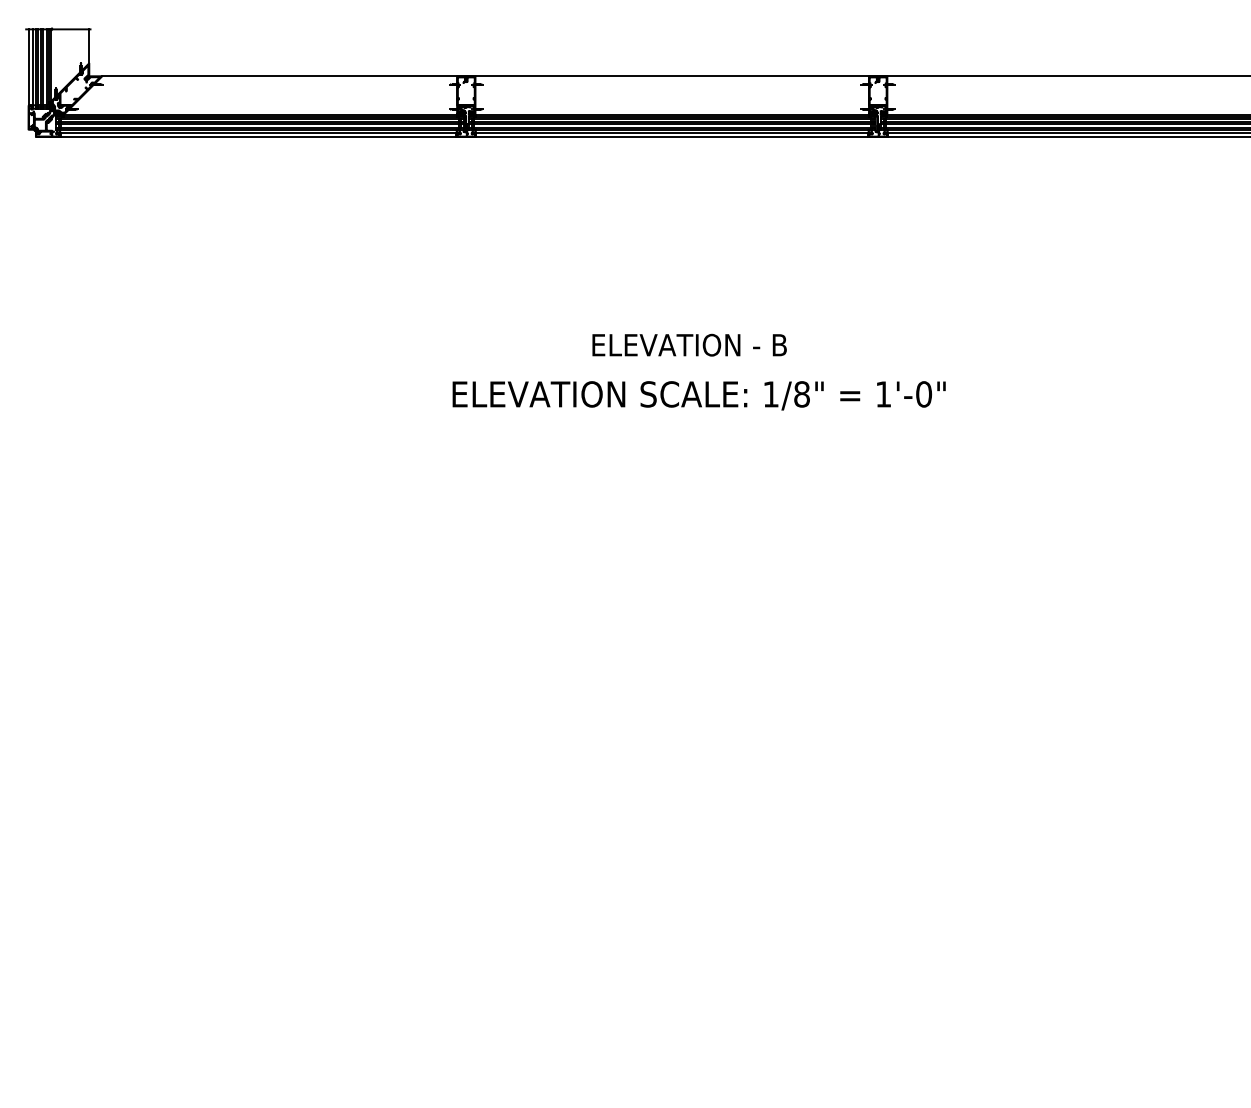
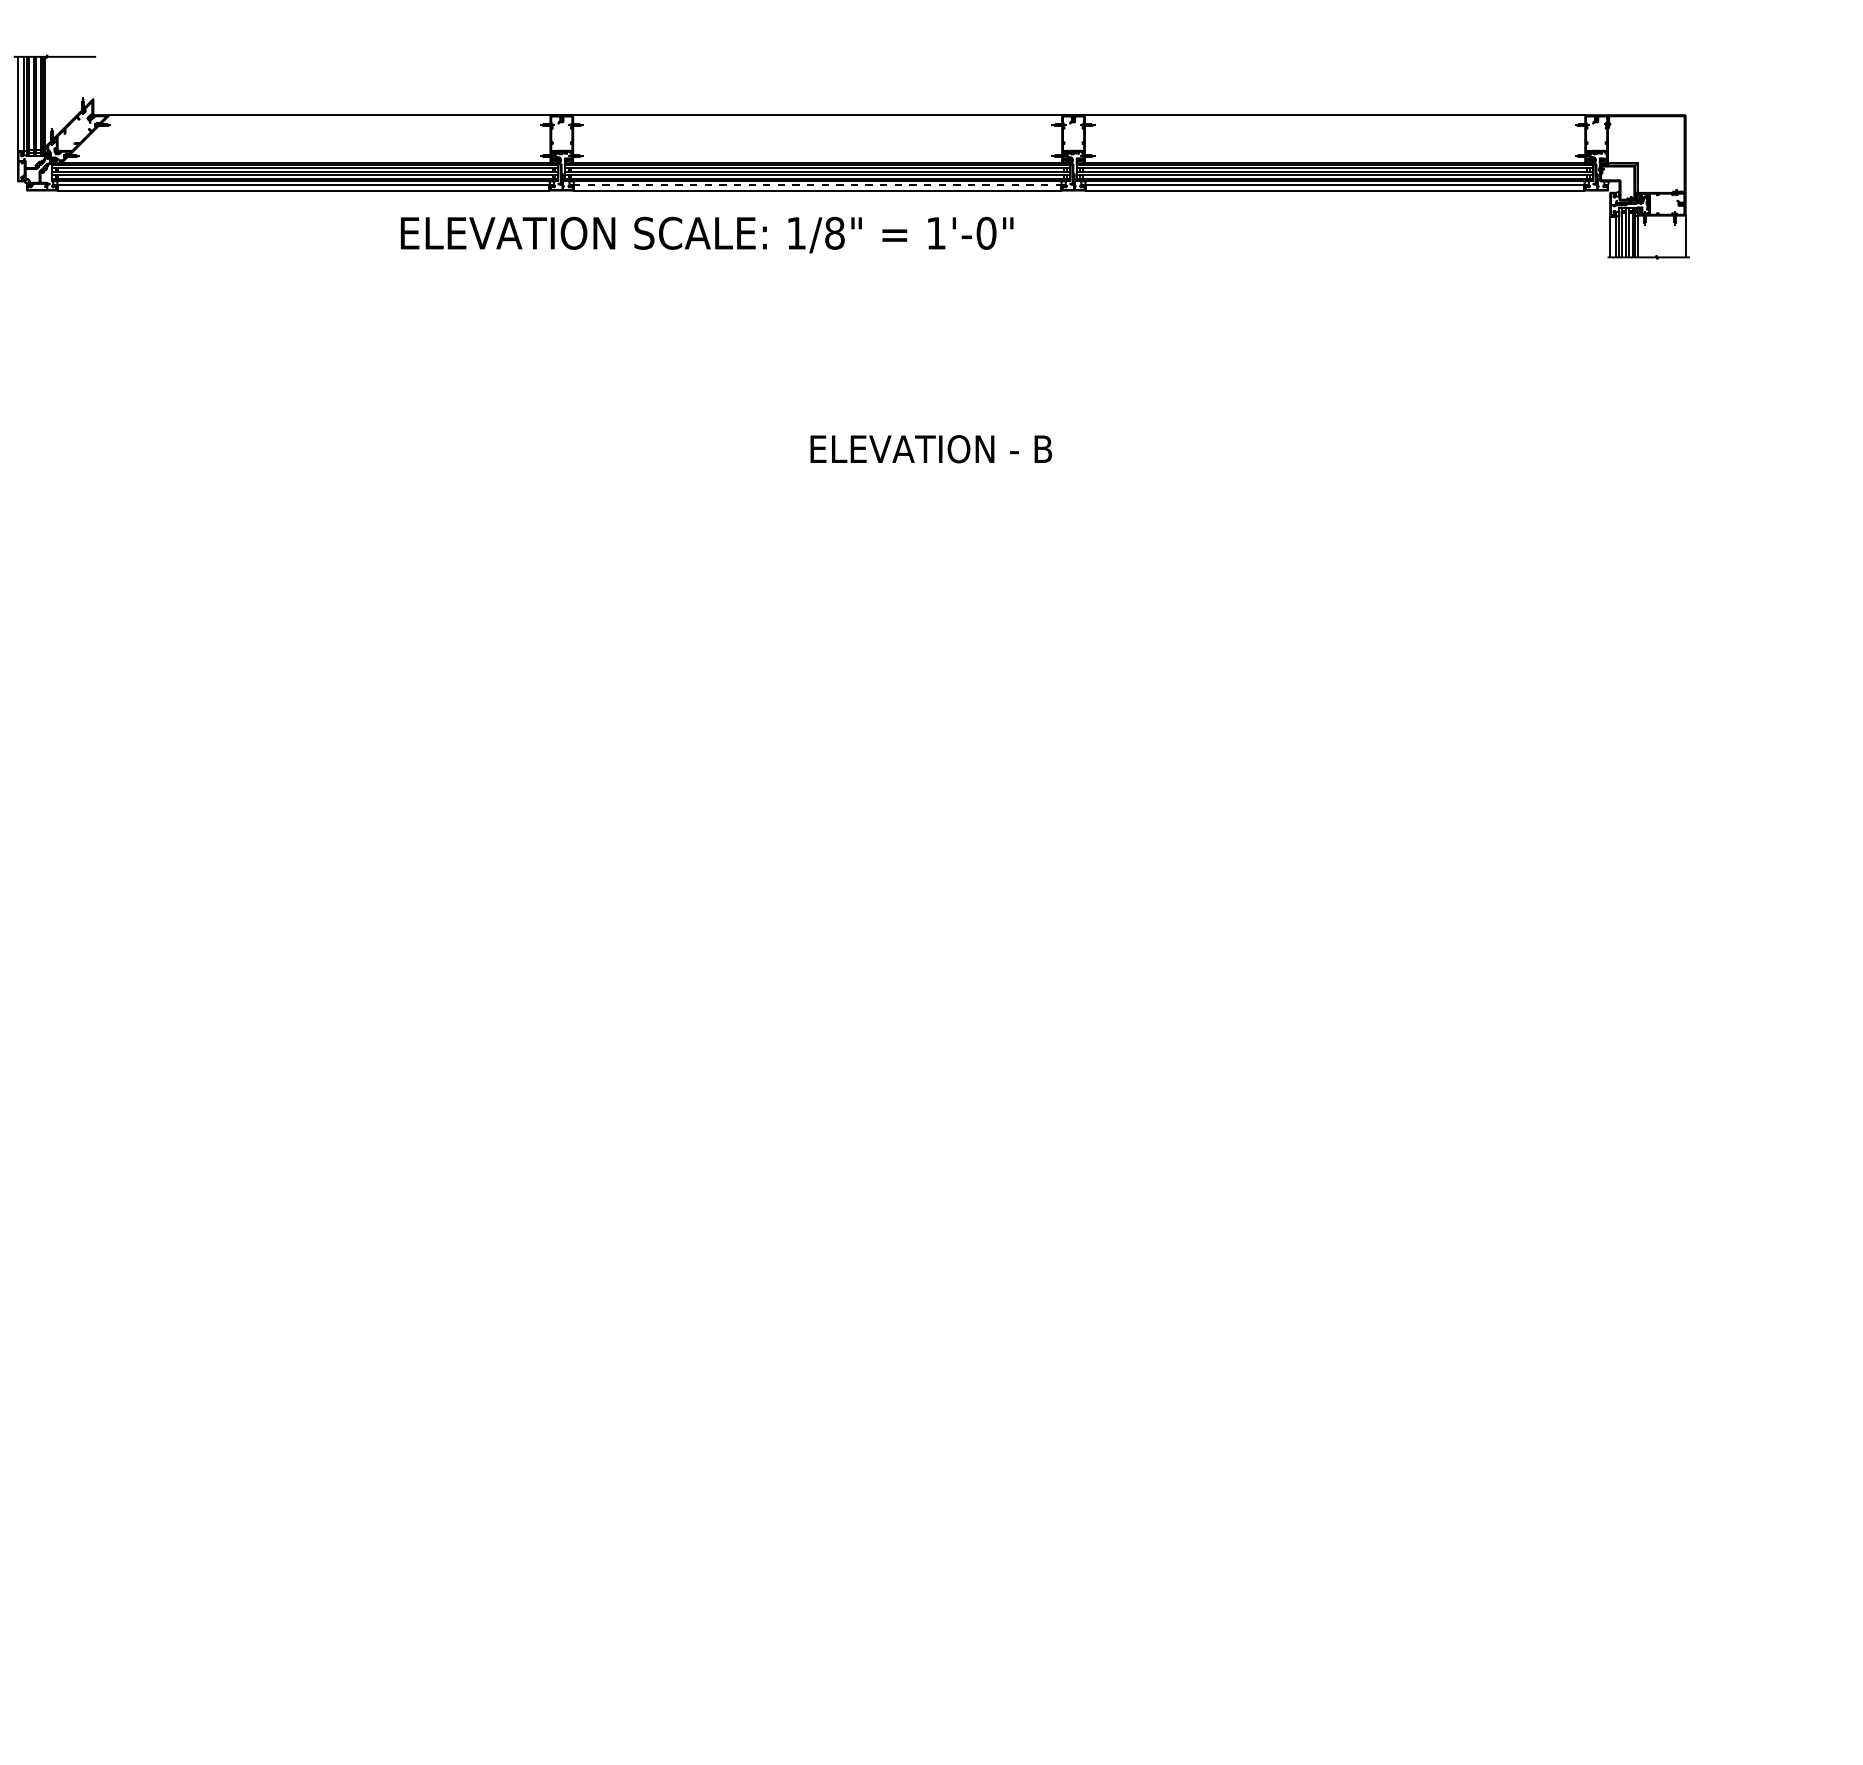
line: (89, 46) -> (93, 77), removed
line: (672, 132) -> (817, 185), solid -> dashed
text: (689, 345) -> (931, 449), moved
text: (699, 395) -> (707, 234), moved

